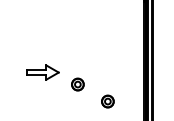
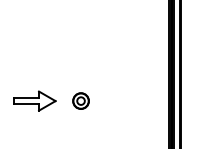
part: (42, 72) -> (33, 101), moved
part: (107, 101) -> (120, 123), removed

